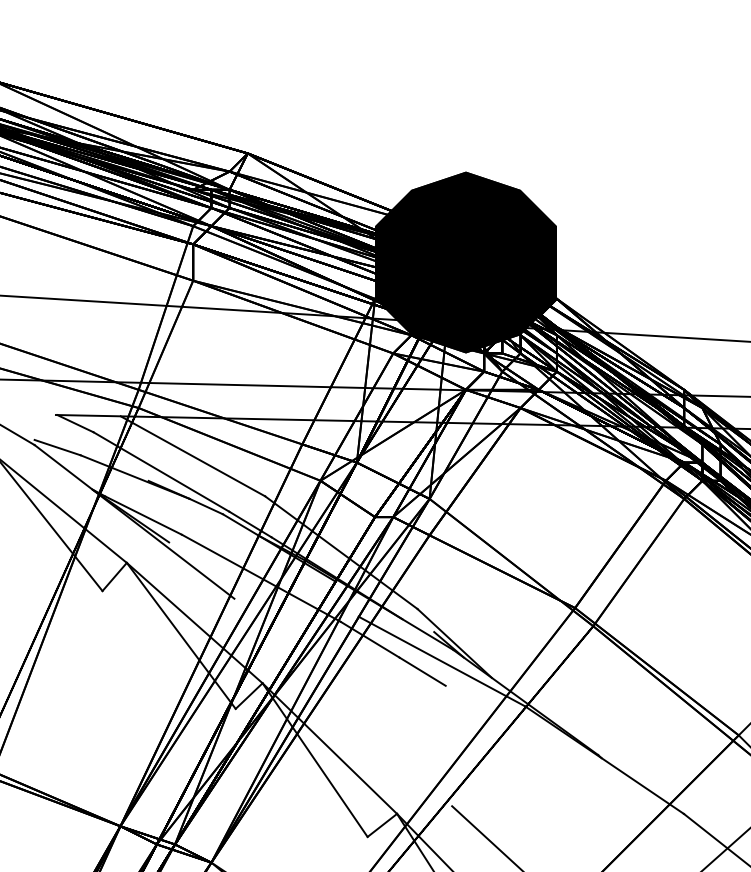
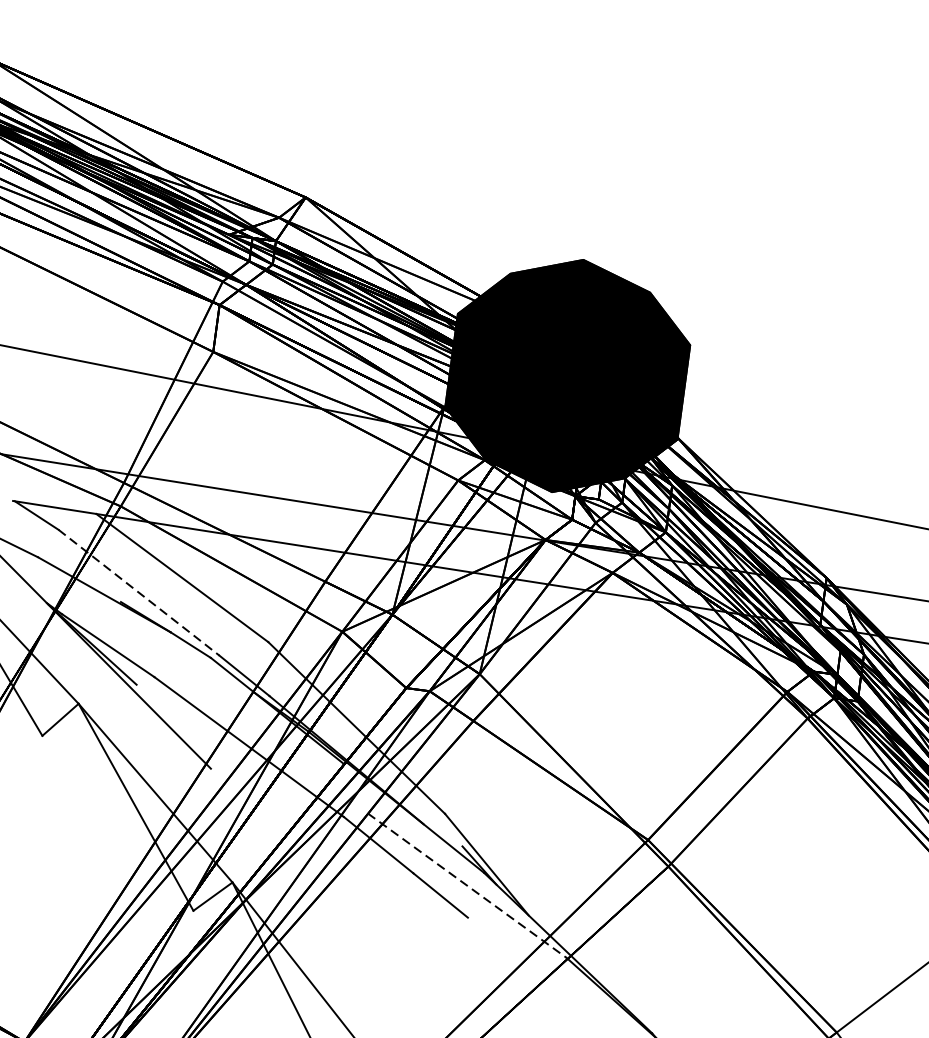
line: (161, 471) -> (139, 592), solid -> dashed
line: (441, 661) -> (466, 885), solid -> dashed

